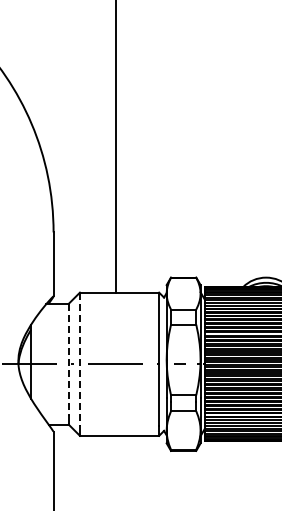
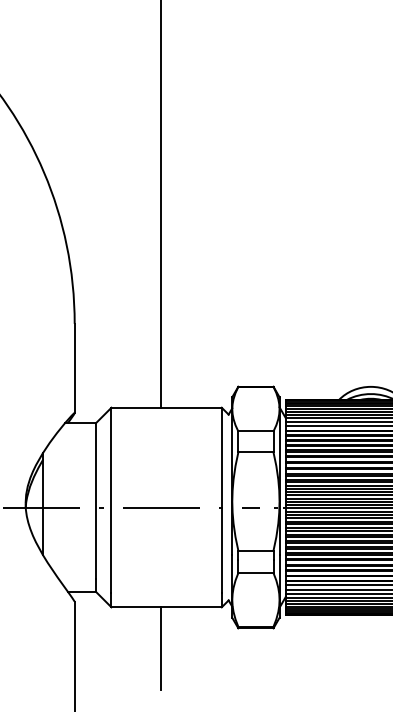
line: (68, 359) -> (95, 500), dashed -> solid
line: (79, 359) -> (110, 500), dashed -> solid
line: (115, 465) -> (160, 648), added

